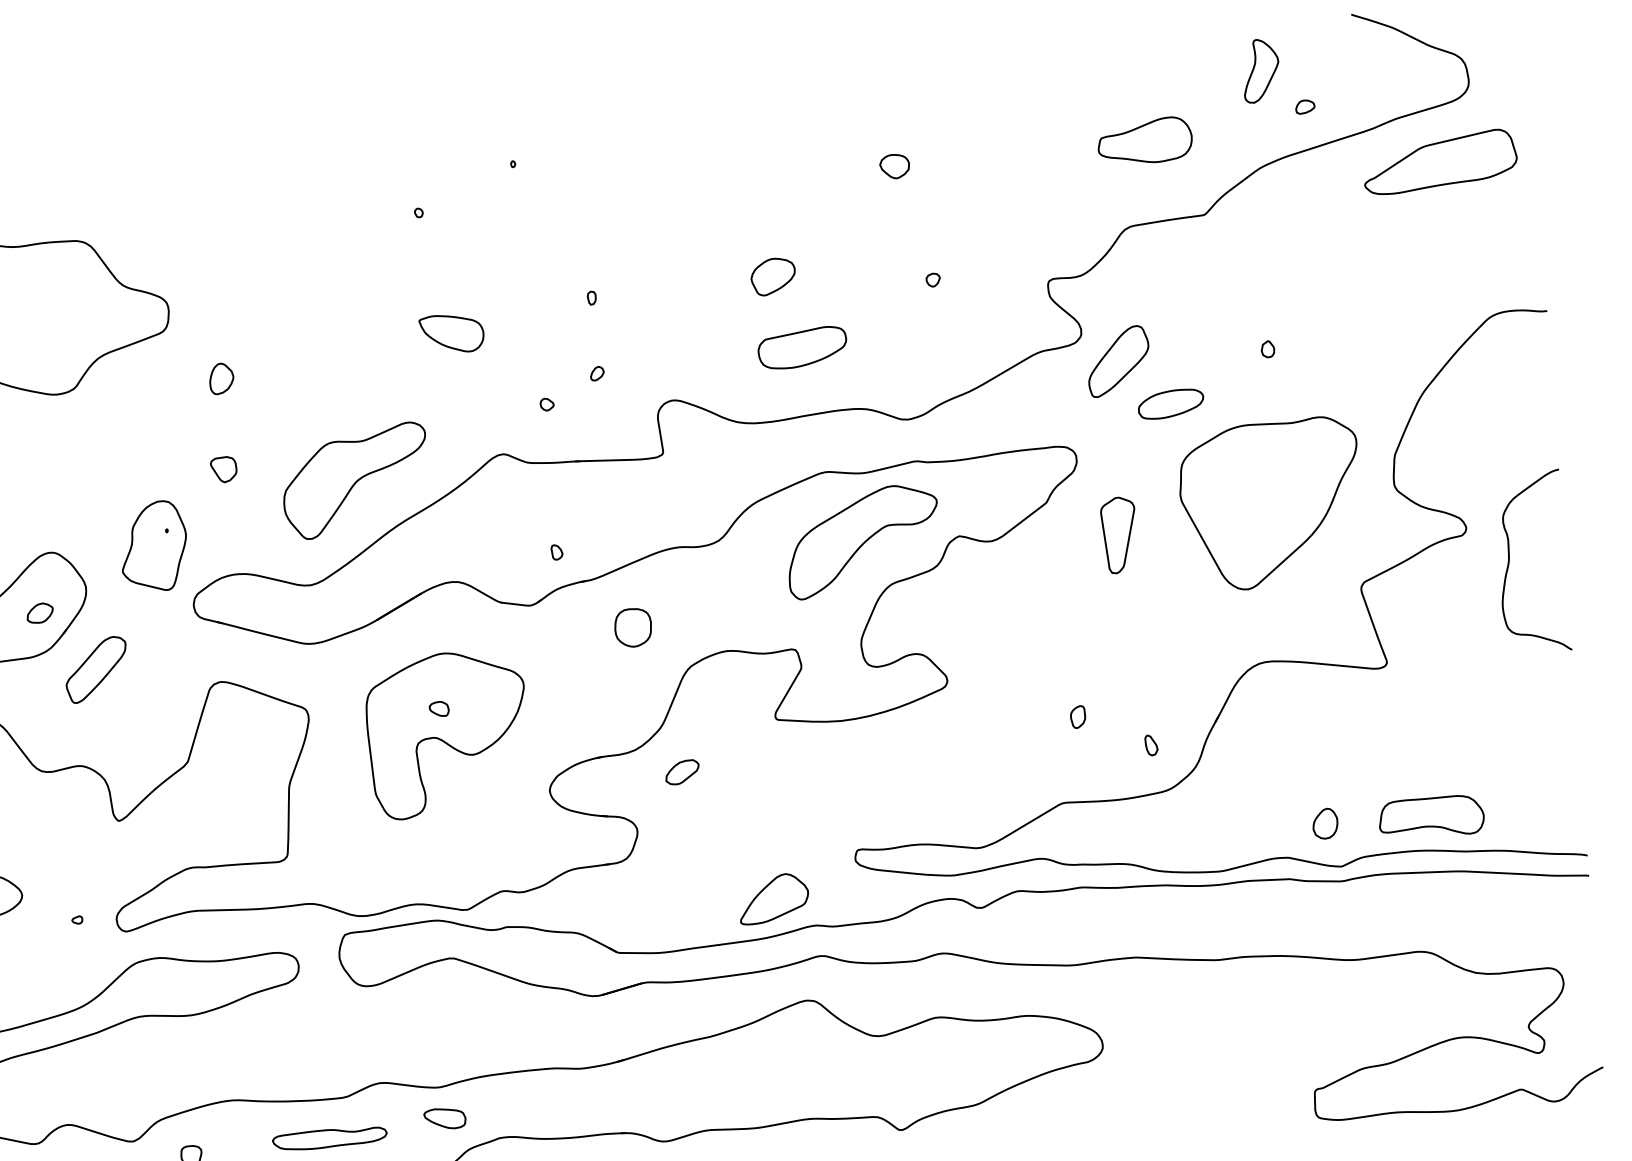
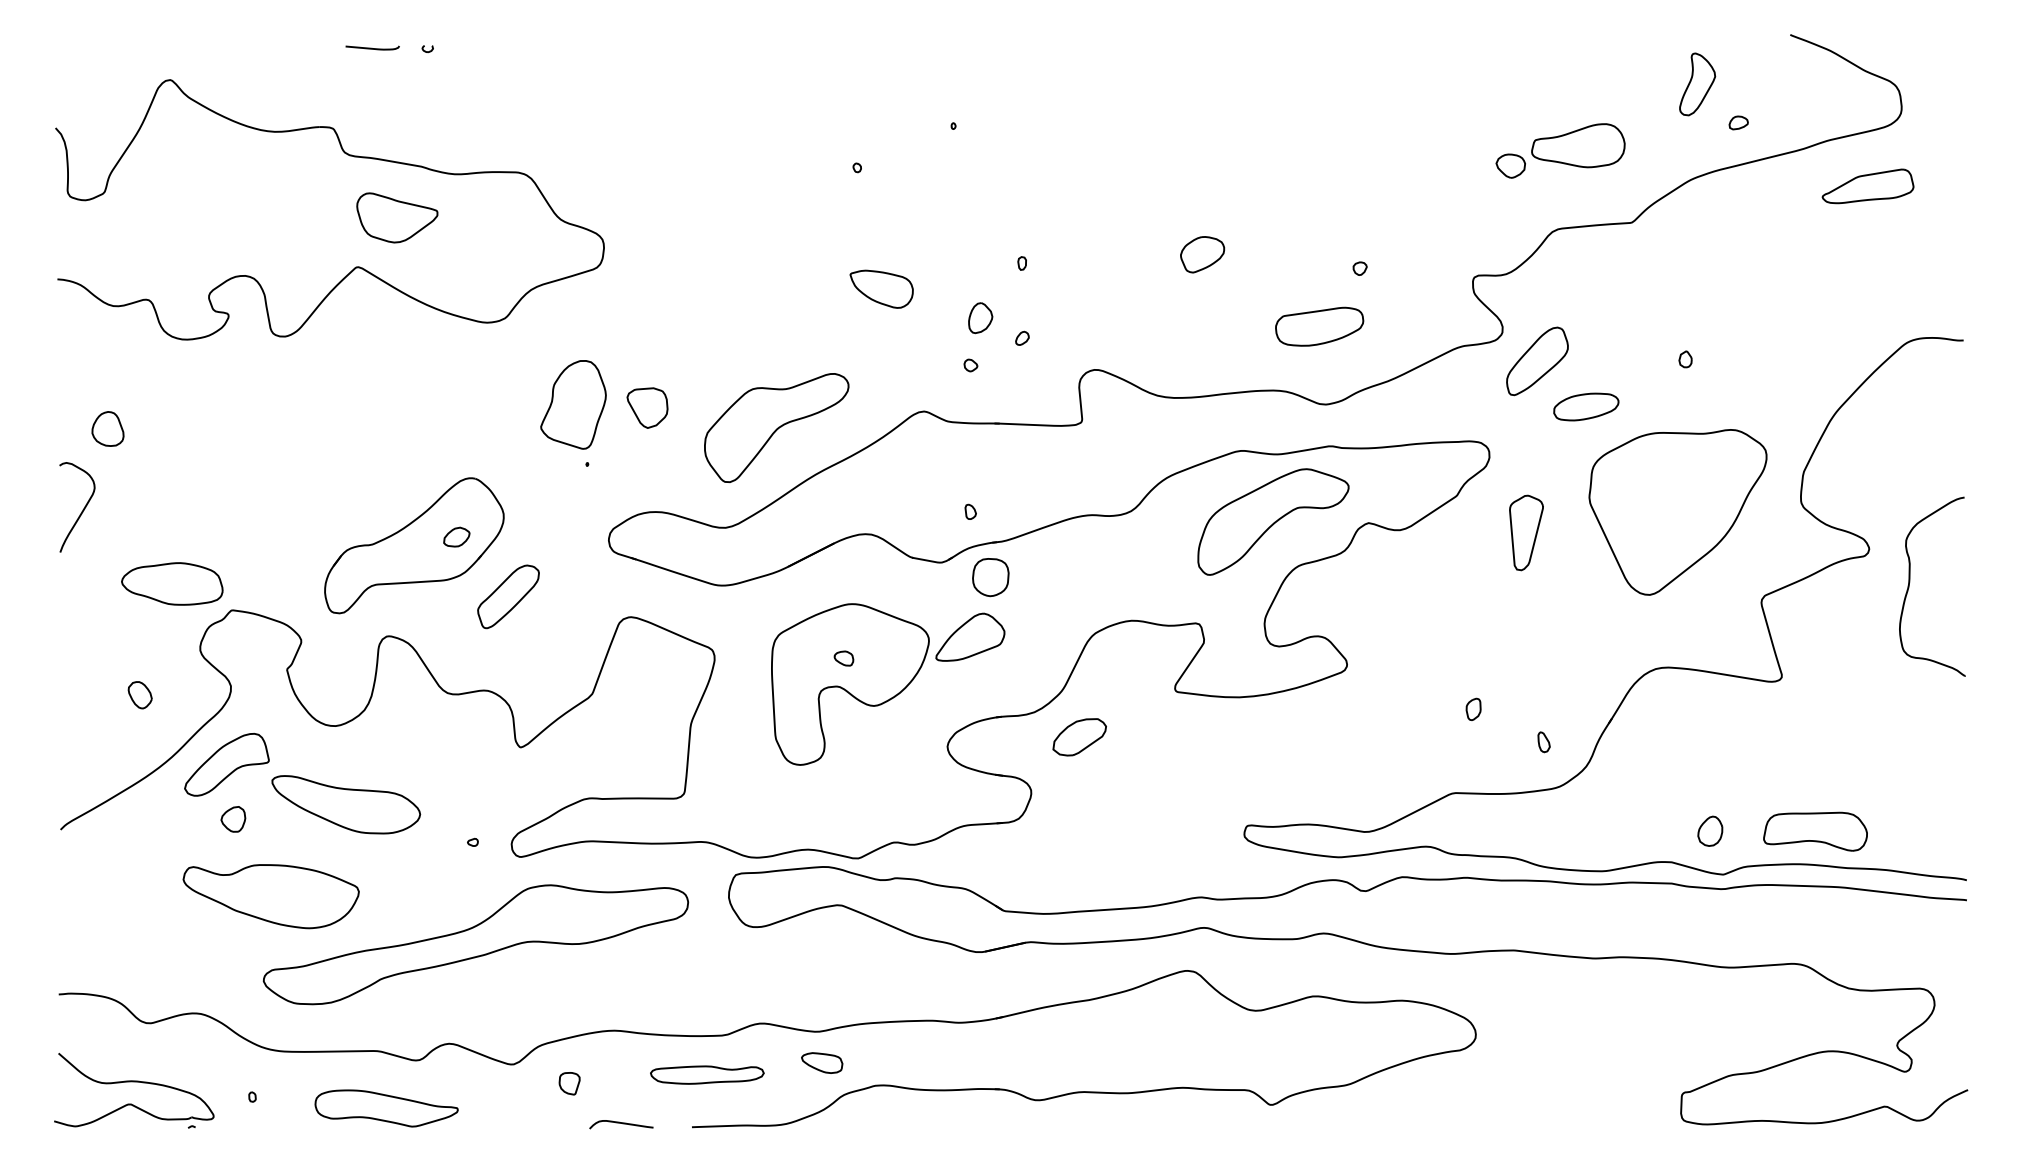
part: (1439, 162) -> (1867, 186), size x0.6
part: (894, 165) -> (1510, 165), moved
part: (802, 347) -> (1319, 326), moved
part: (221, 379) -> (980, 318), moved
part: (223, 469) -> (647, 407), size x1.6
part: (153, 545) -> (573, 404), moved
part: (632, 627) -> (990, 577), moved
part: (682, 772) -> (1079, 737), size x1.6
part: (774, 898) -> (970, 636), moved

